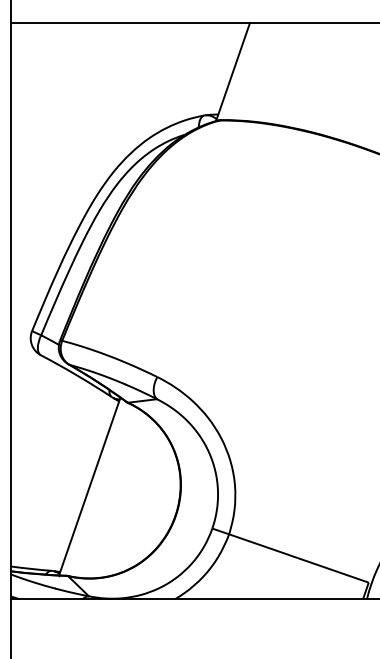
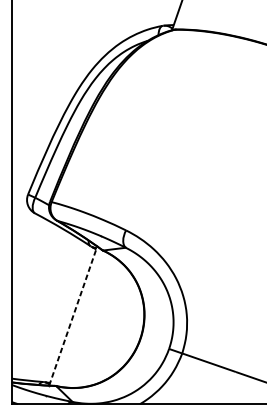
line: (89, 486) -> (73, 316), solid -> dashed

